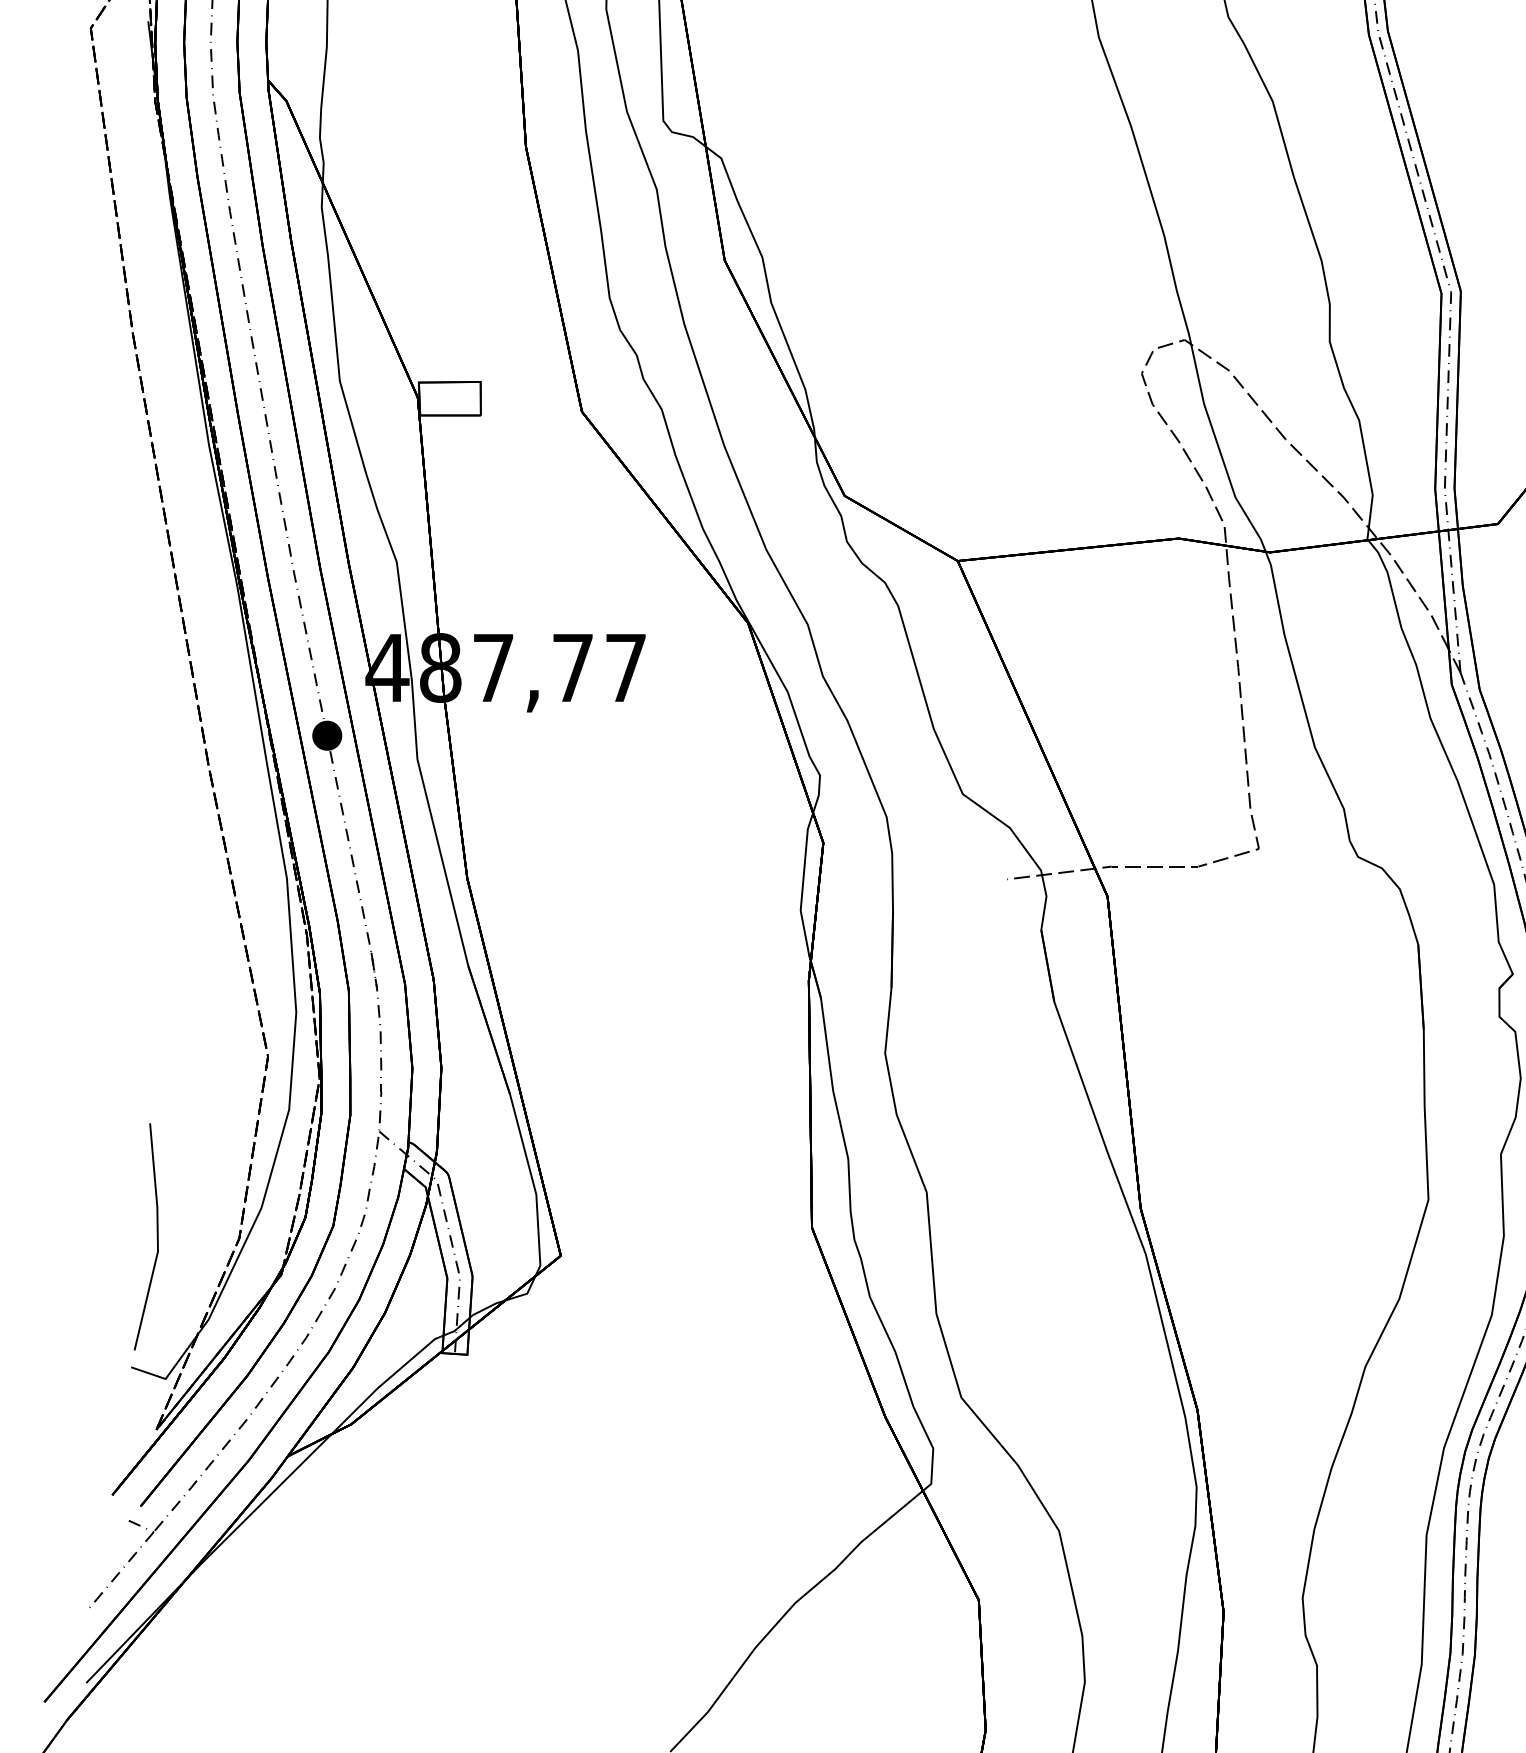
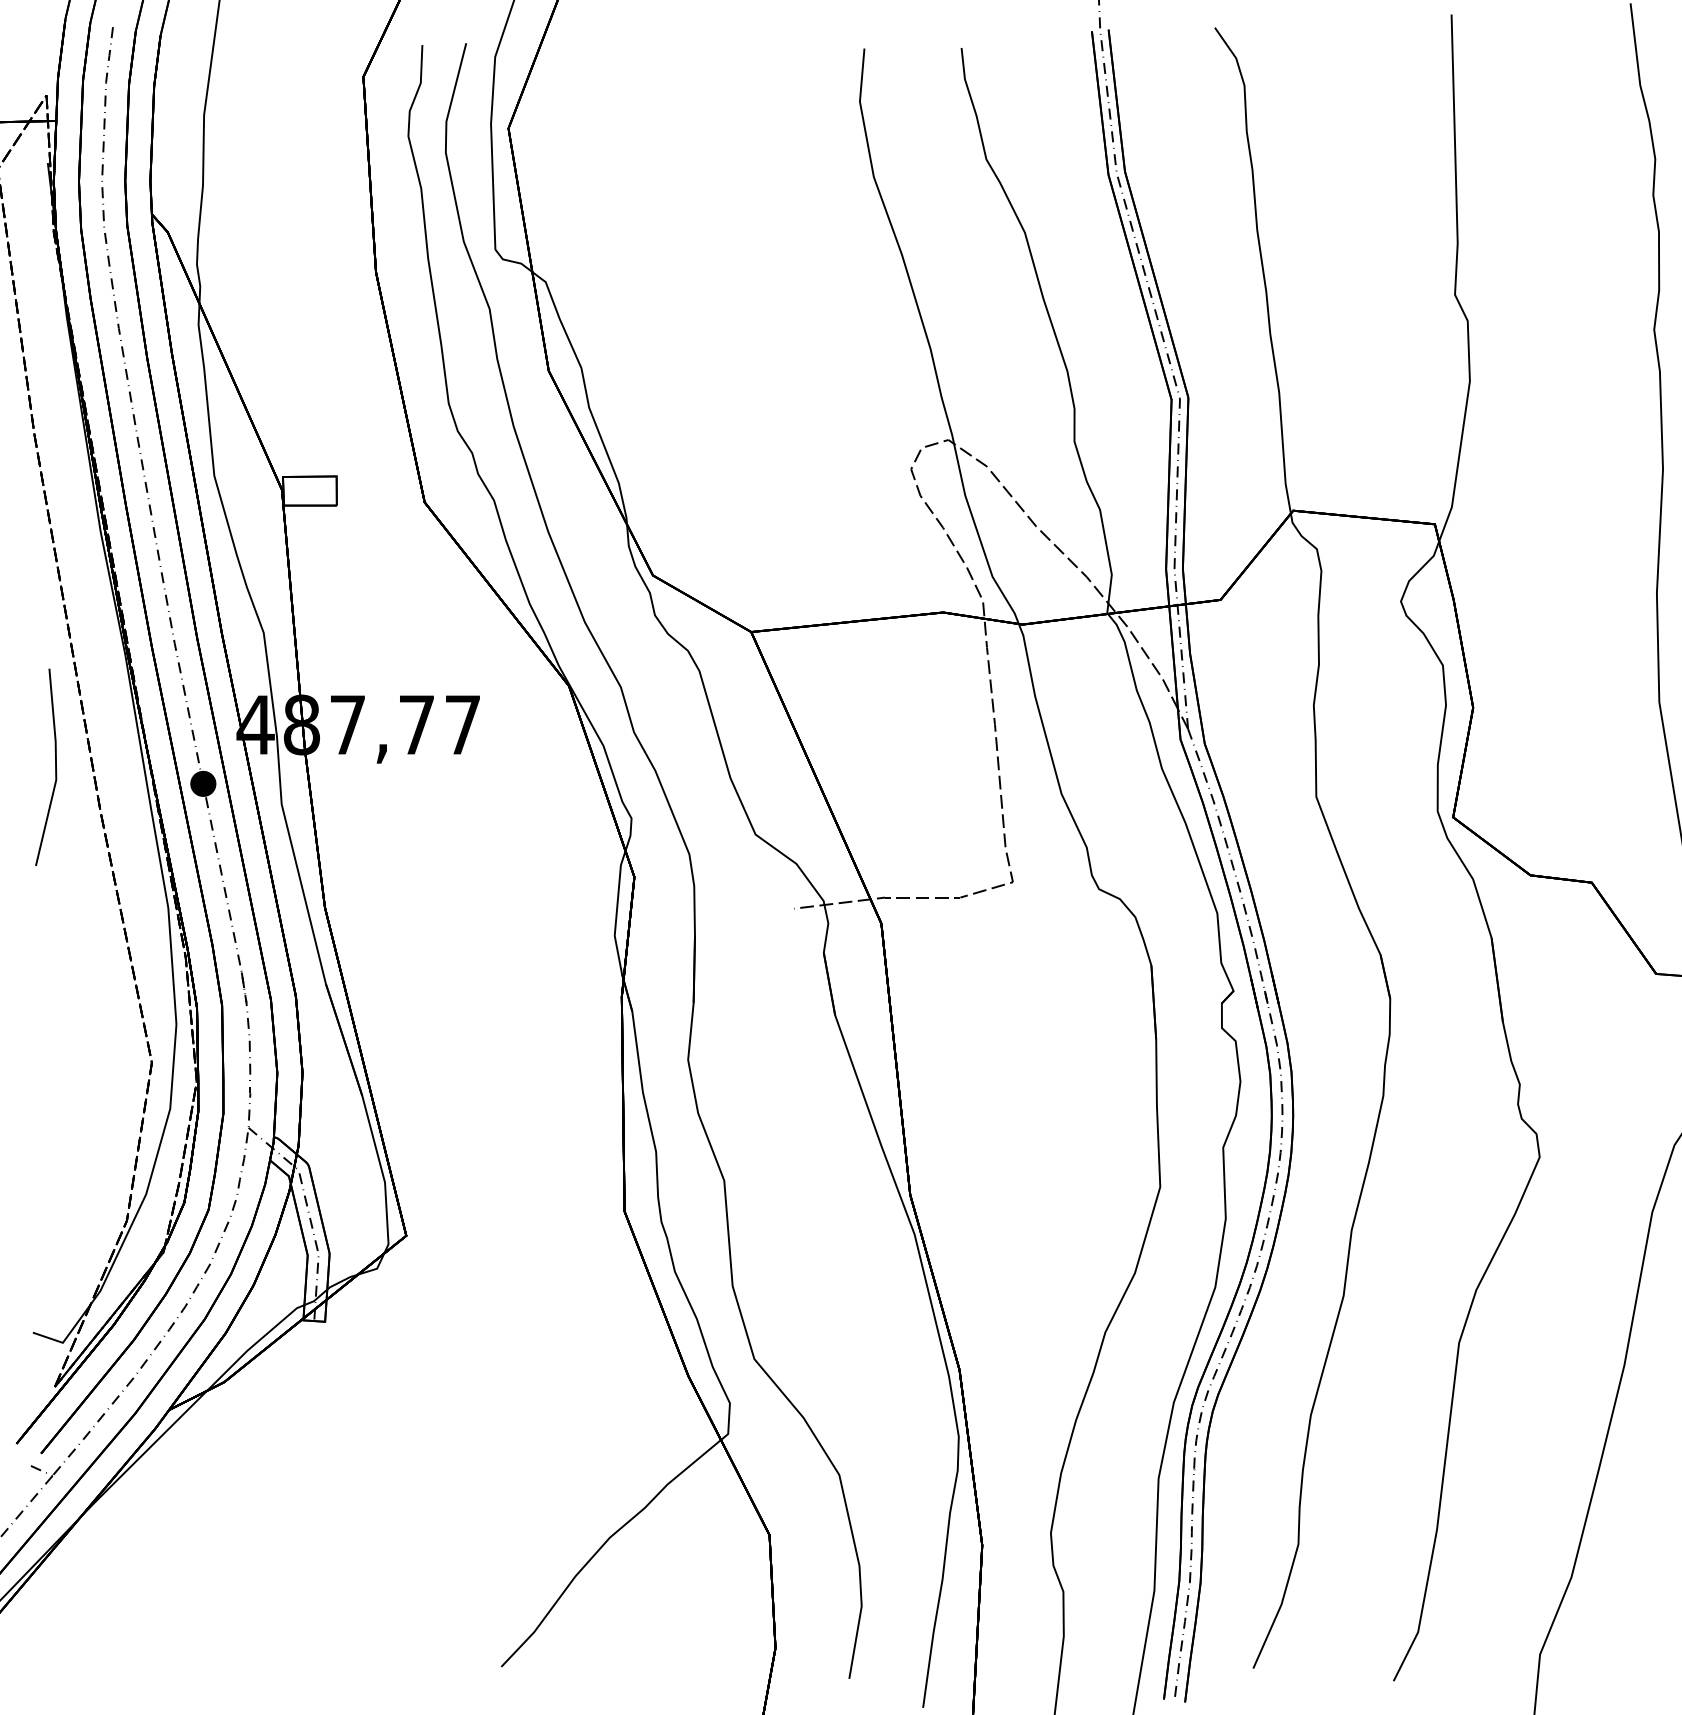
line: (157, 1237) -> (55, 767), moved

